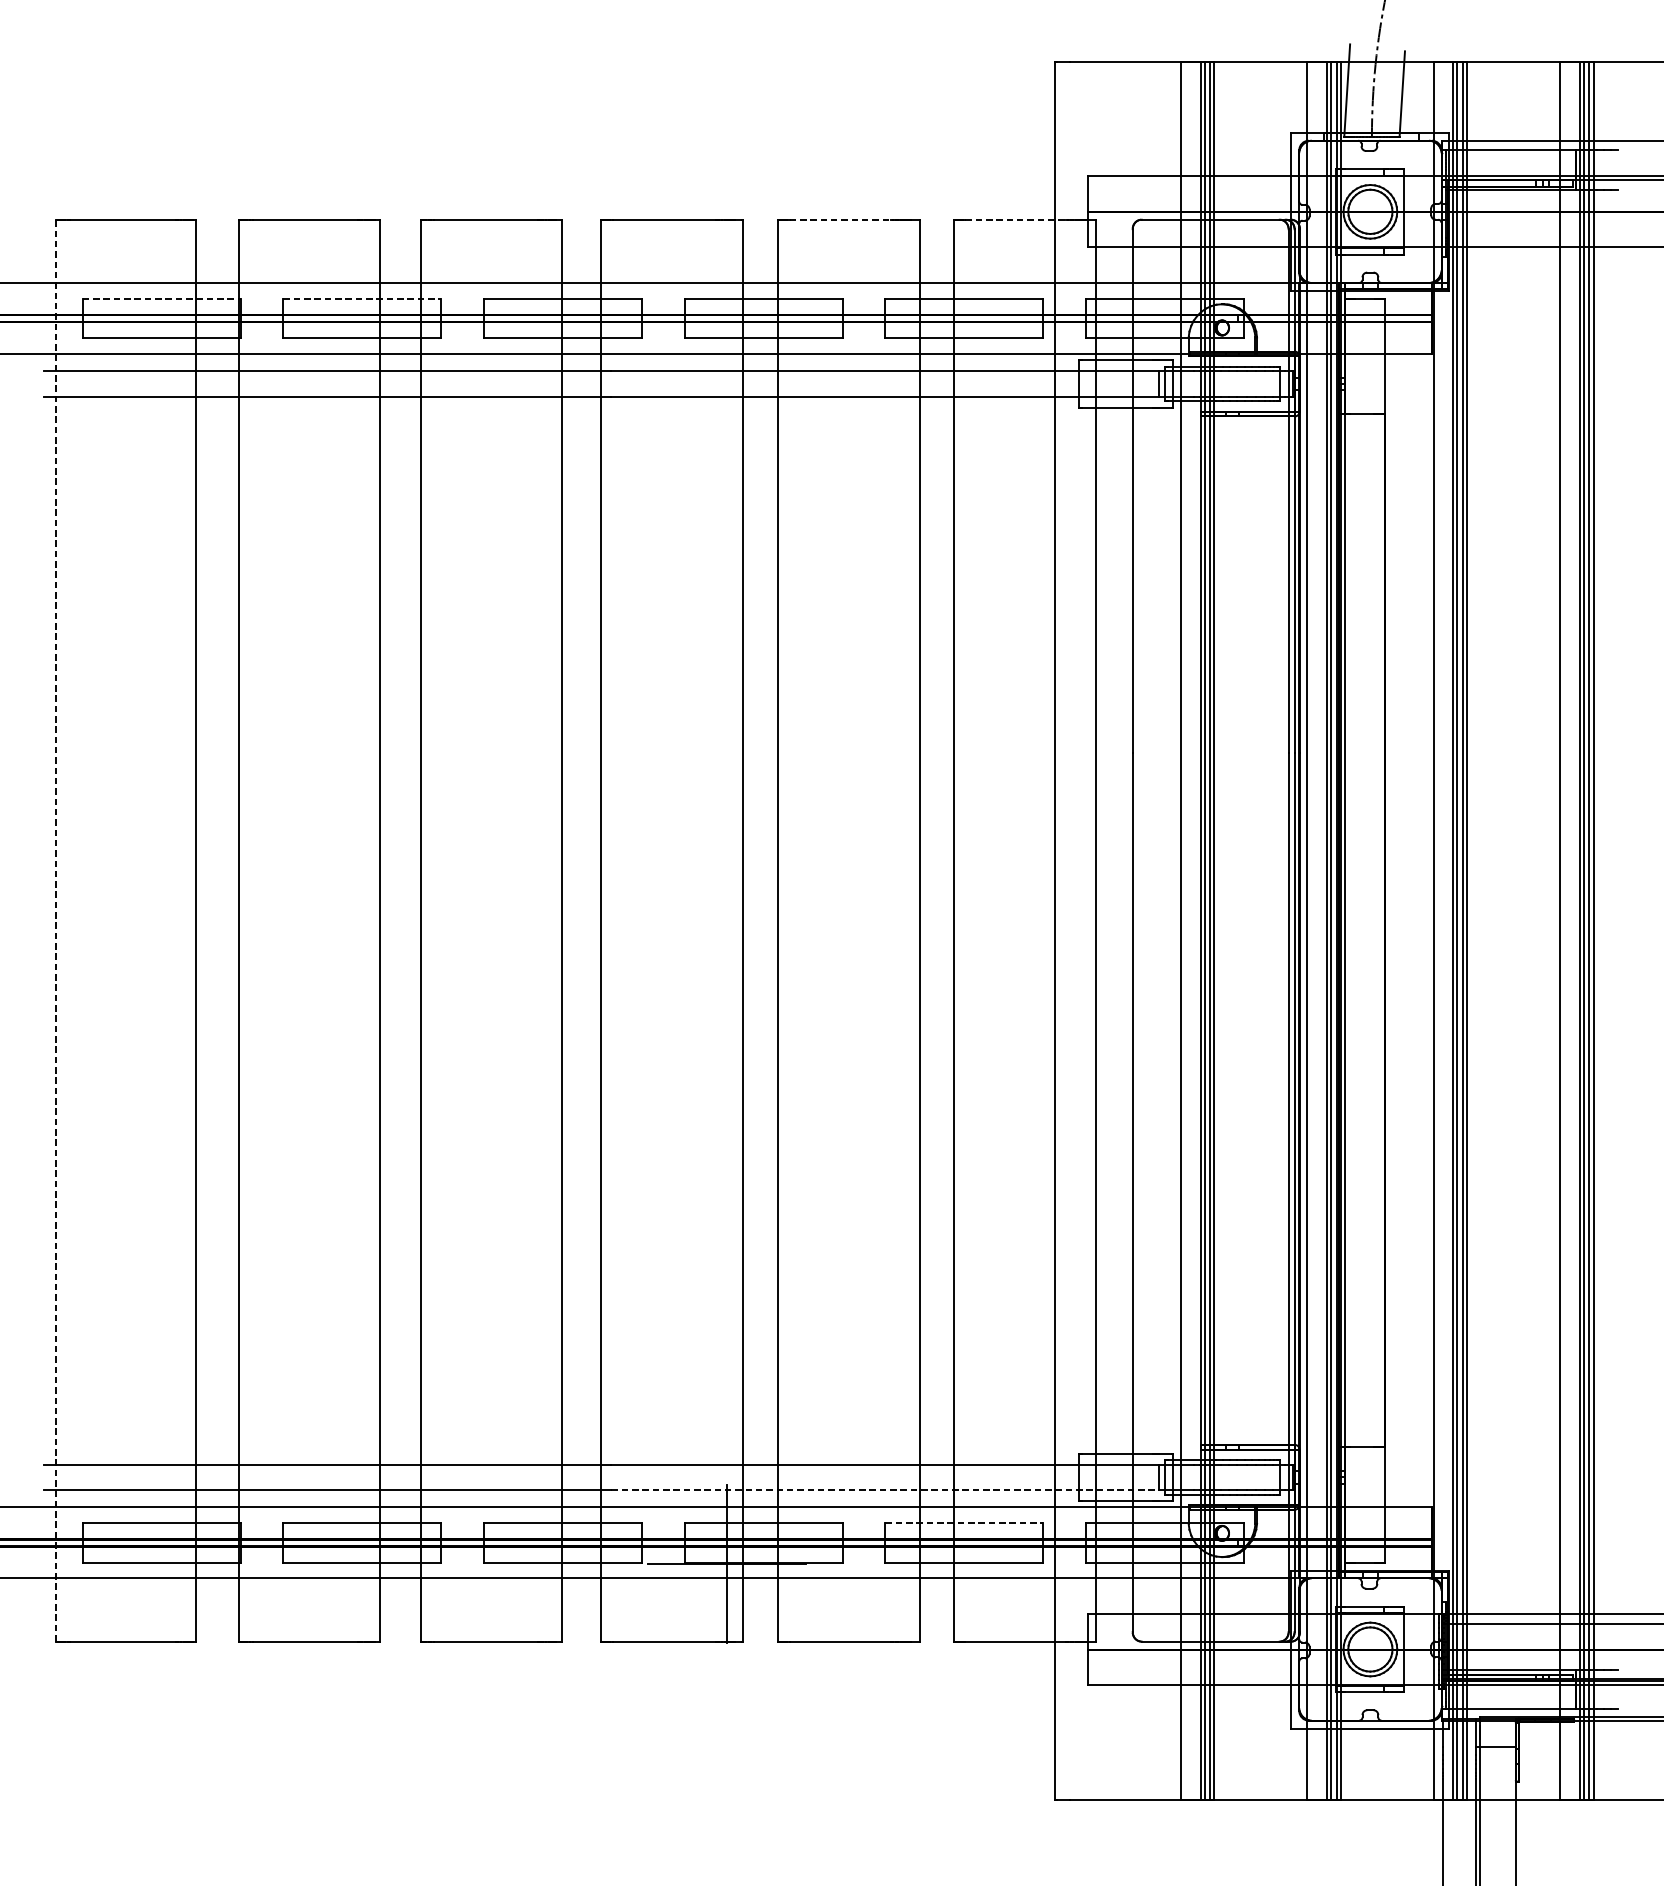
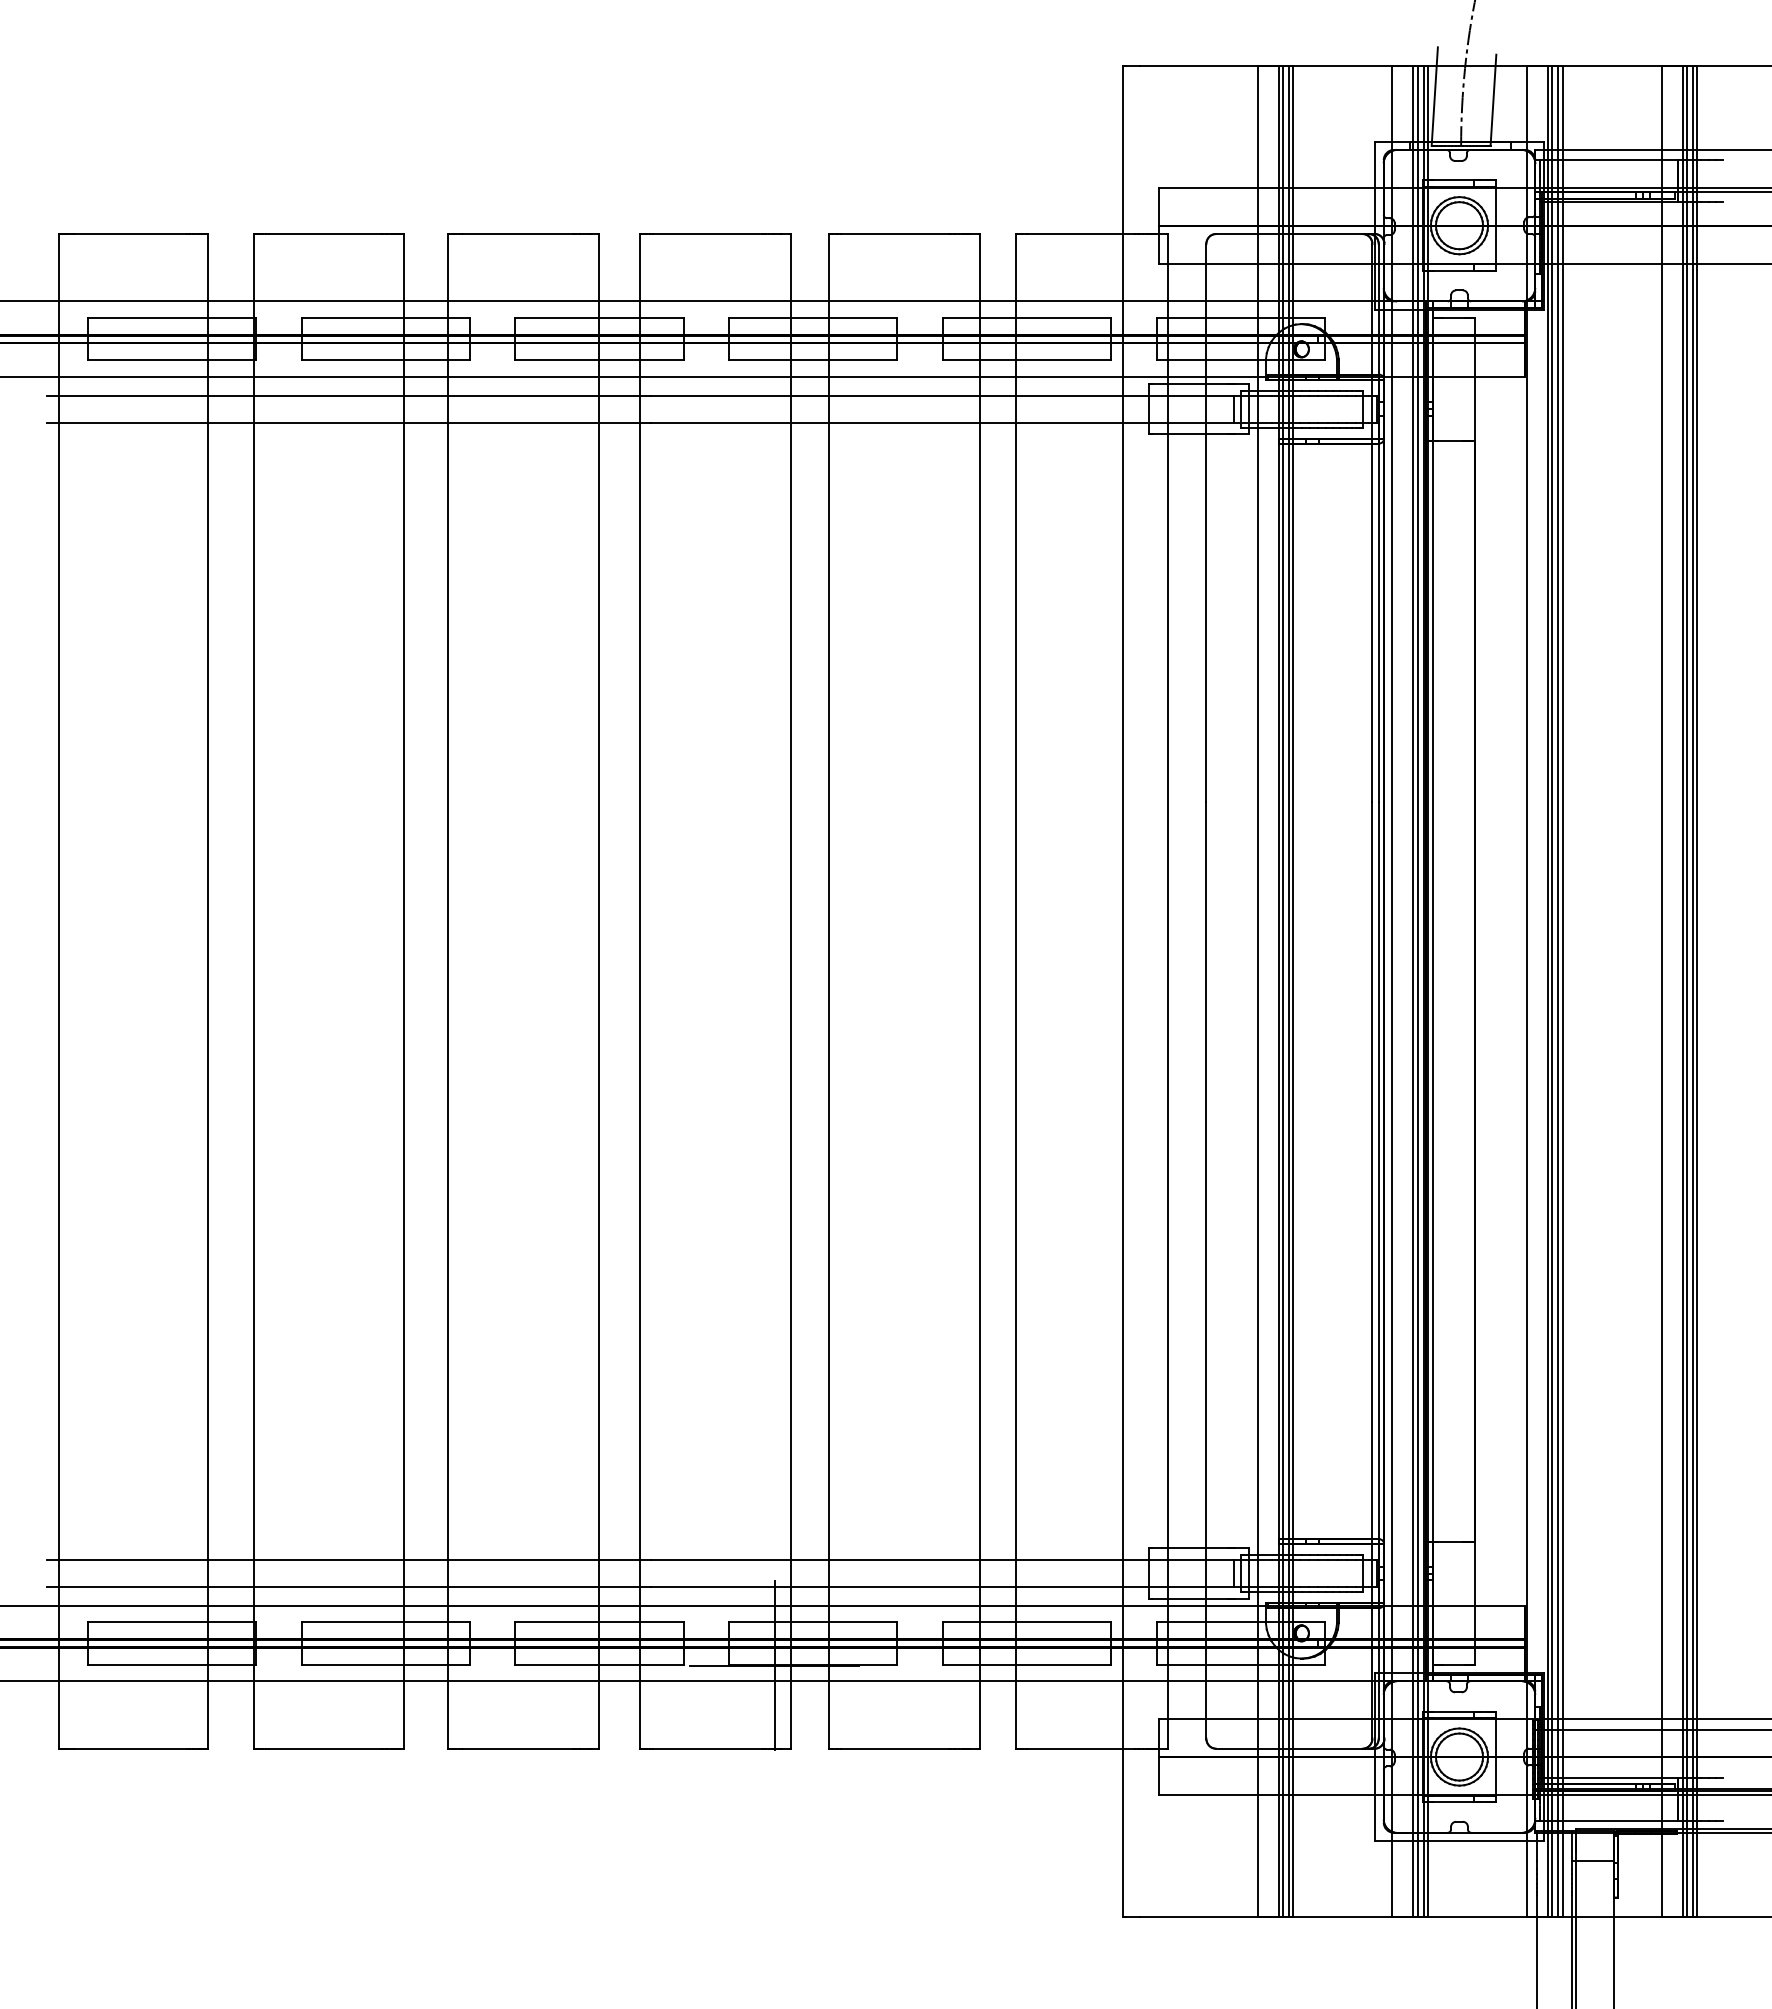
line: (840, 220) -> (895, 234), dashed -> solid
line: (1015, 220) -> (1081, 234), dashed -> solid
line: (162, 298) -> (172, 318), dashed -> solid
line: (363, 298) -> (386, 318), dashed -> solid
line: (56, 929) -> (59, 990), dashed -> solid
line: (885, 1490) -> (942, 1587), dashed -> solid
line: (964, 1523) -> (1027, 1622), dashed -> solid

